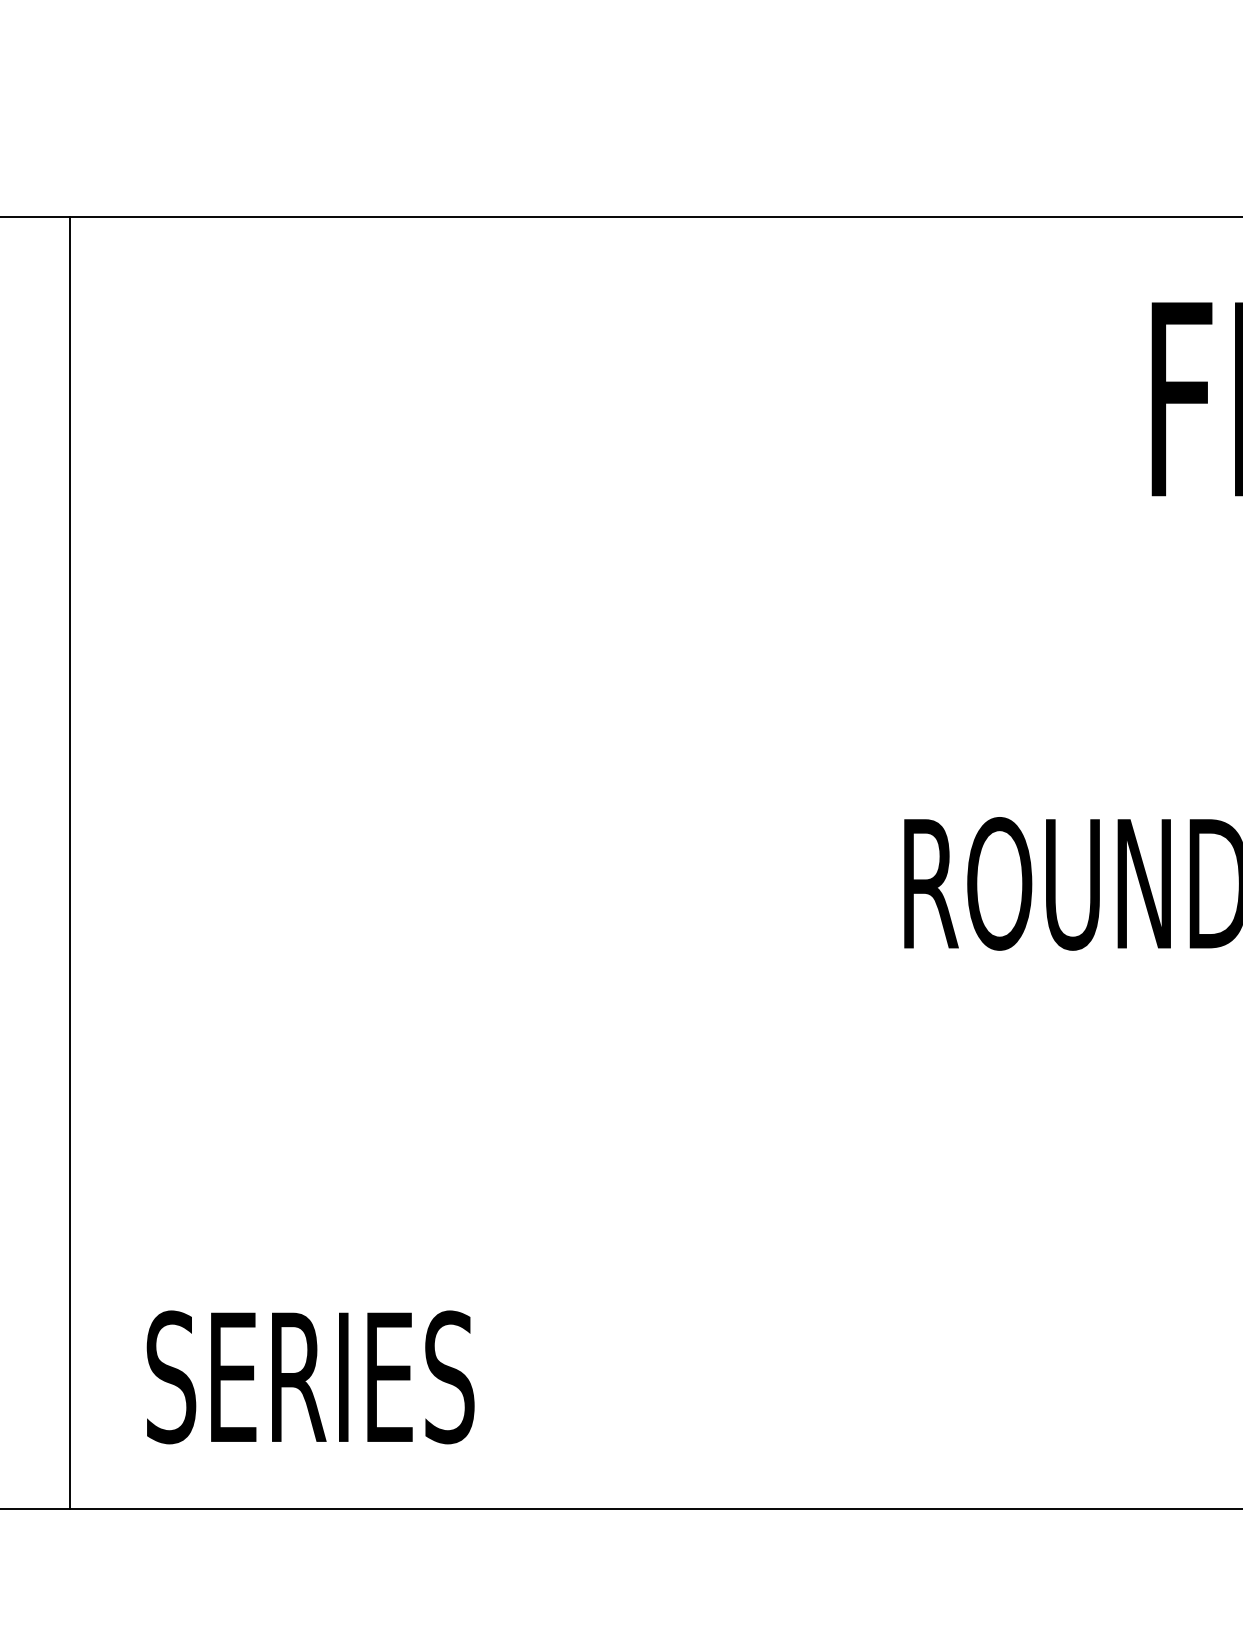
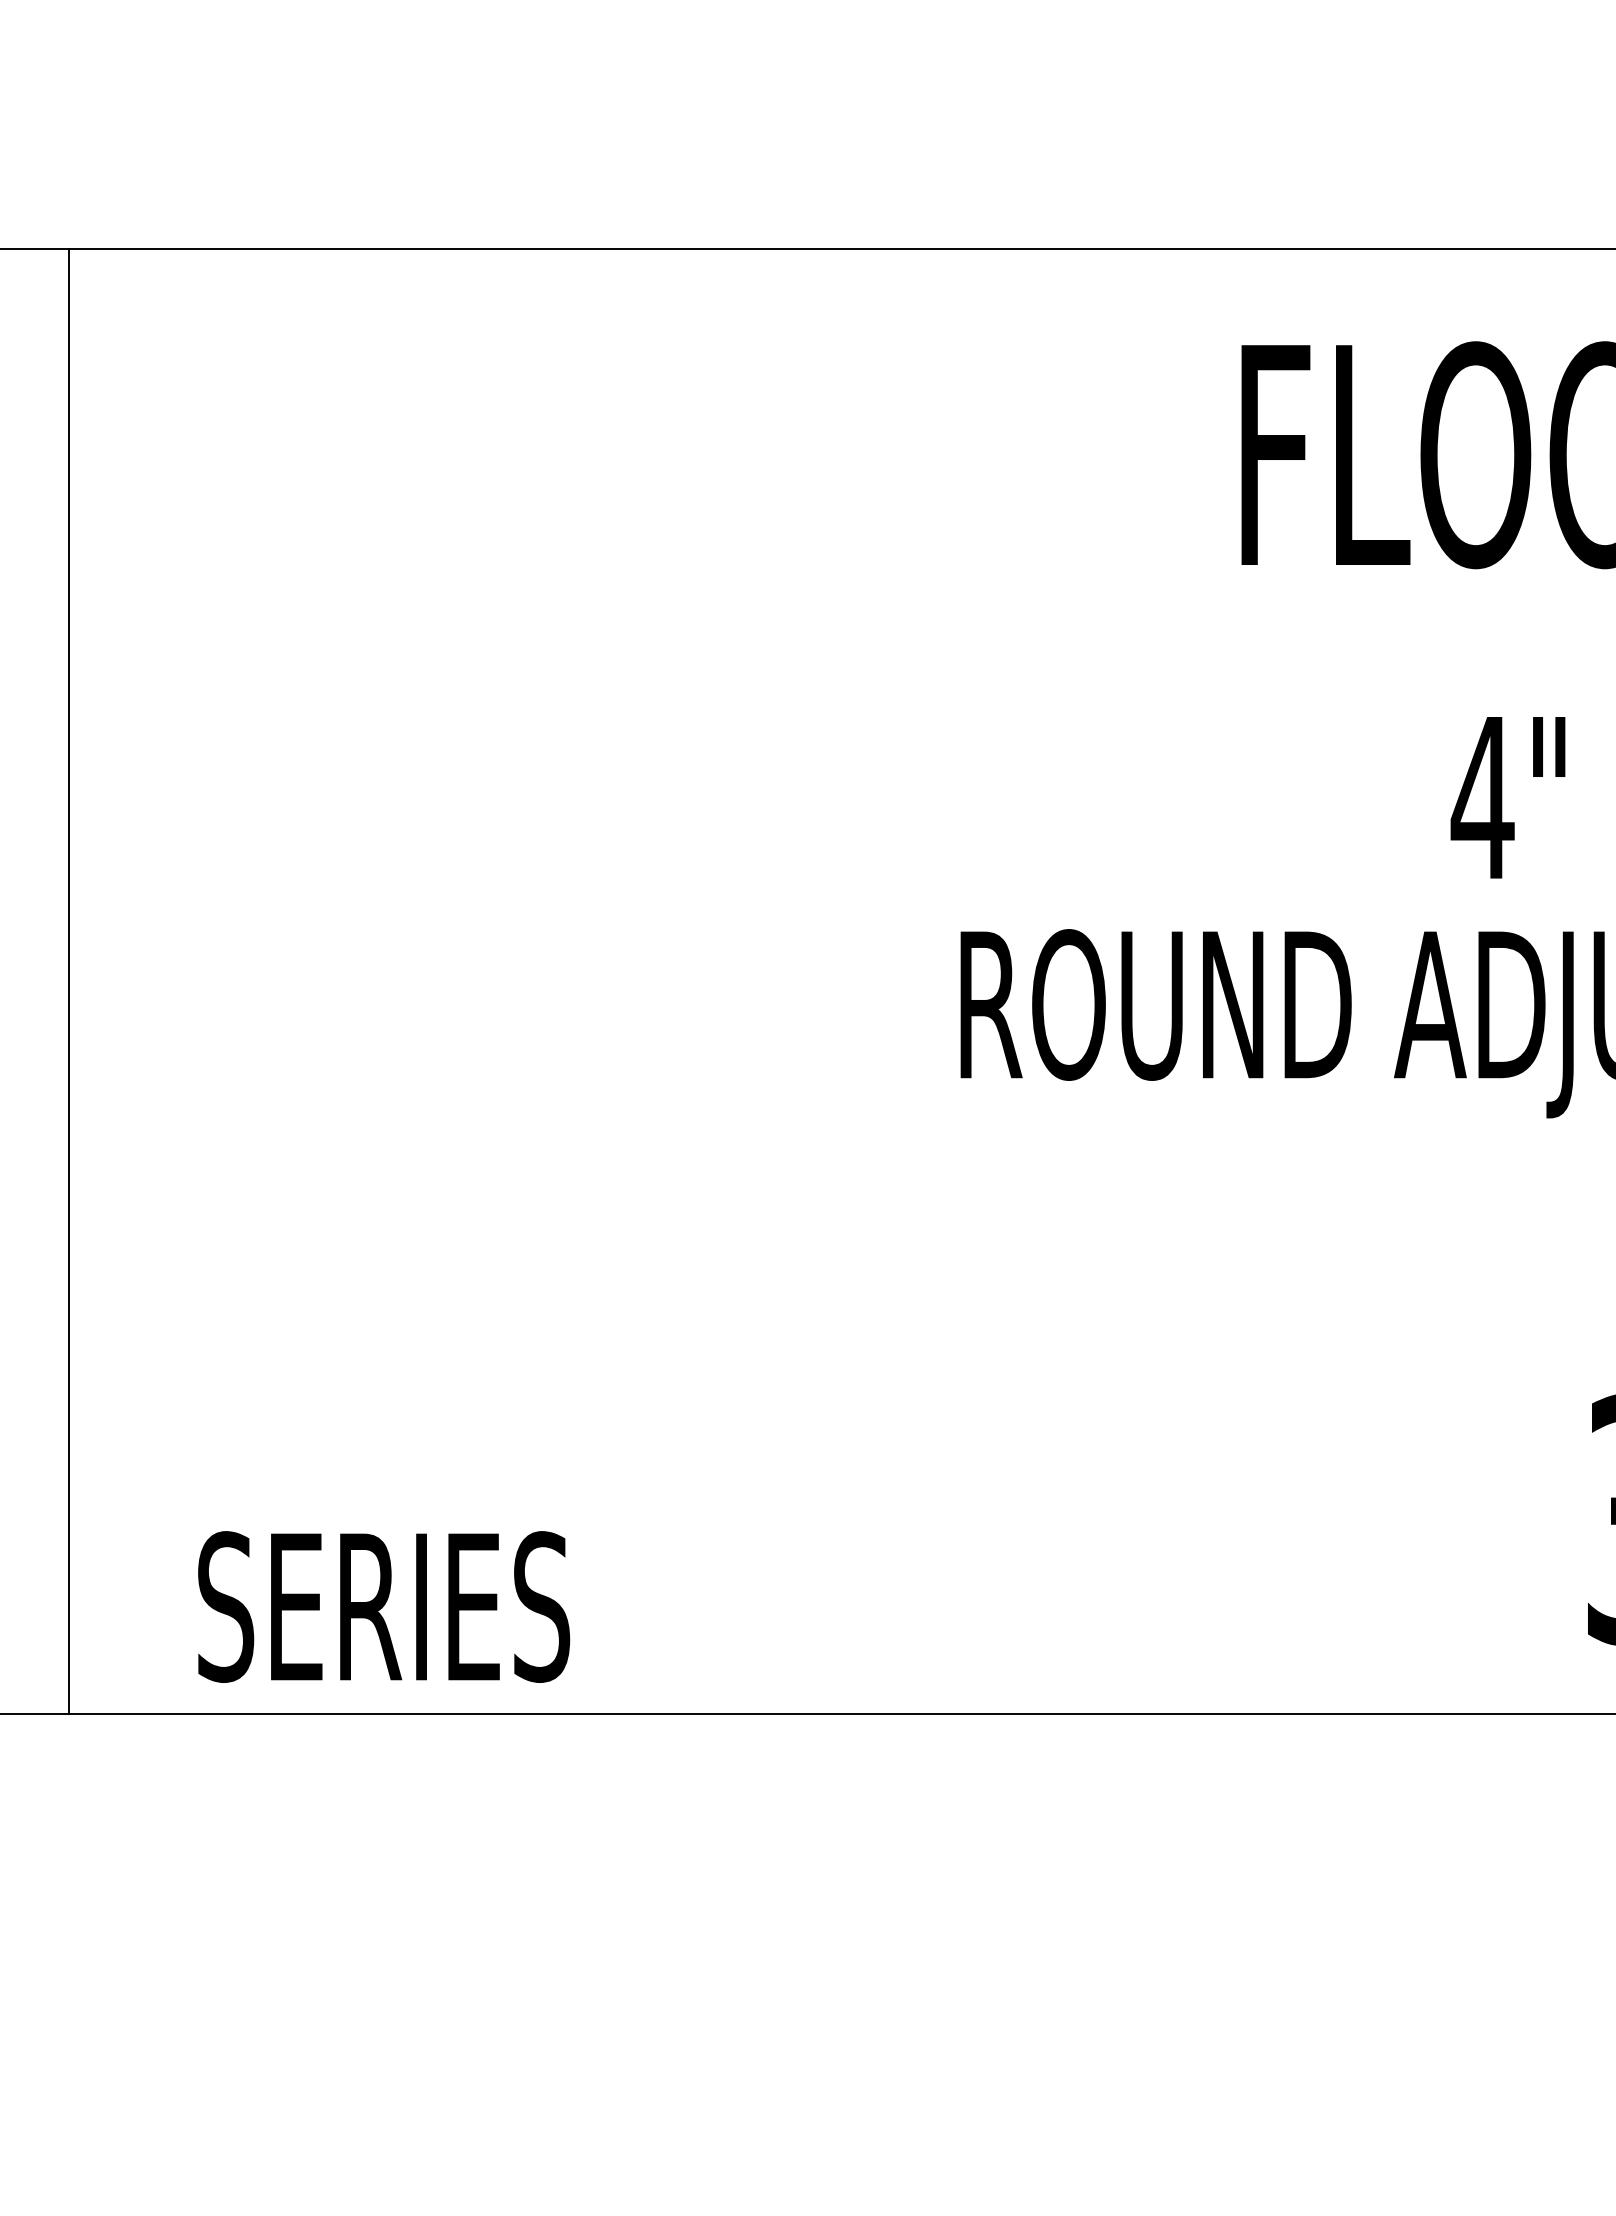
line: (70, 863) -> (69, 981), moved
text: (311, 1376) -> (384, 1606), moved

